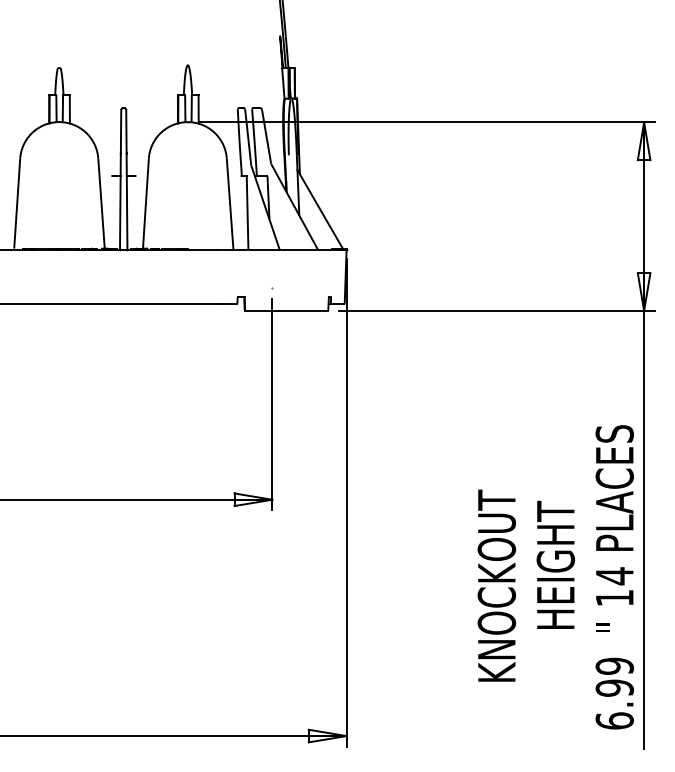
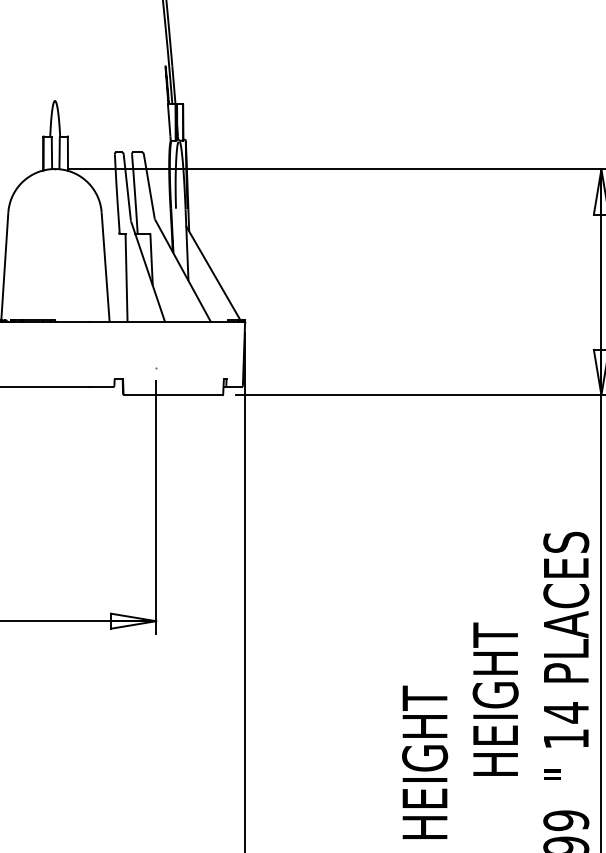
text: (496, 583) -> (424, 721), KNOCKOUT -> HEIGHT

